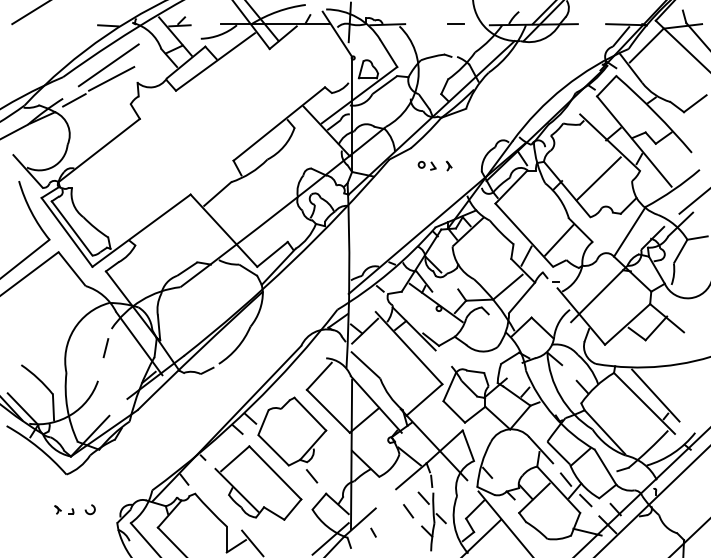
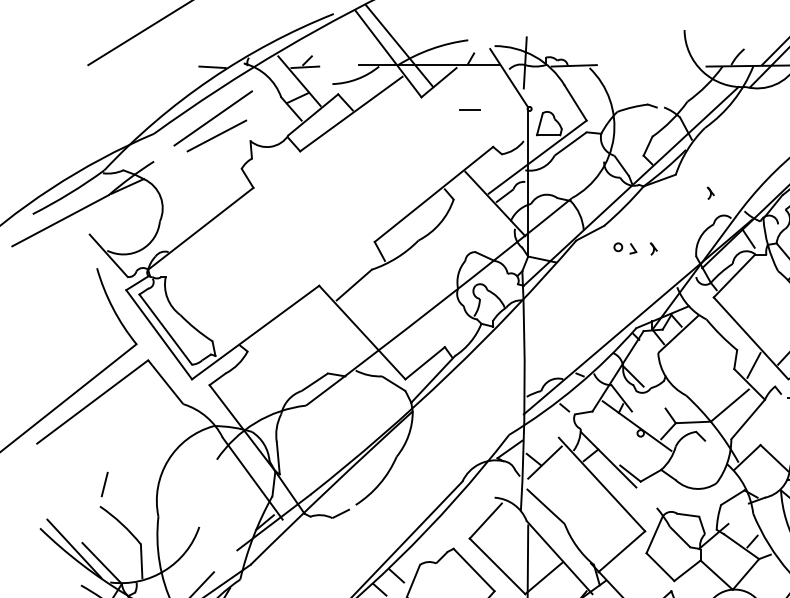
line: (455, 23) -> (469, 109), moved
line: (74, 100) -> (168, 163), removed
part: (492, 122) -> (709, 192), added
line: (105, 348) -> (104, 485), moved

